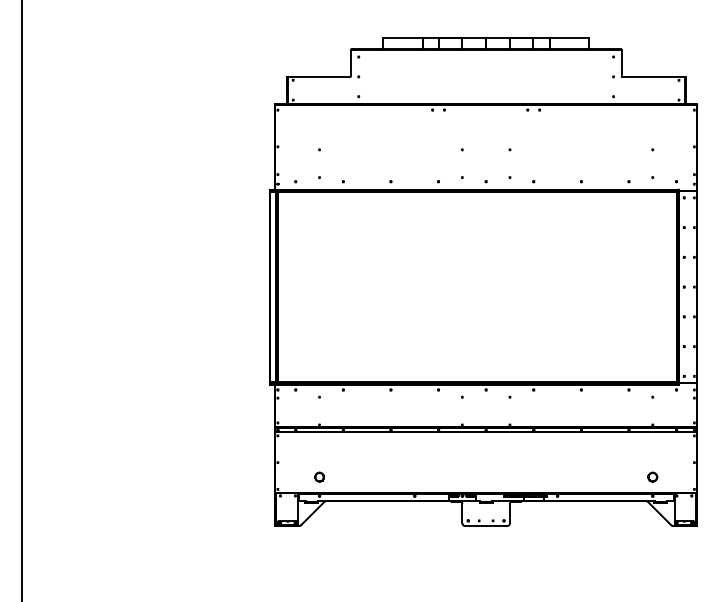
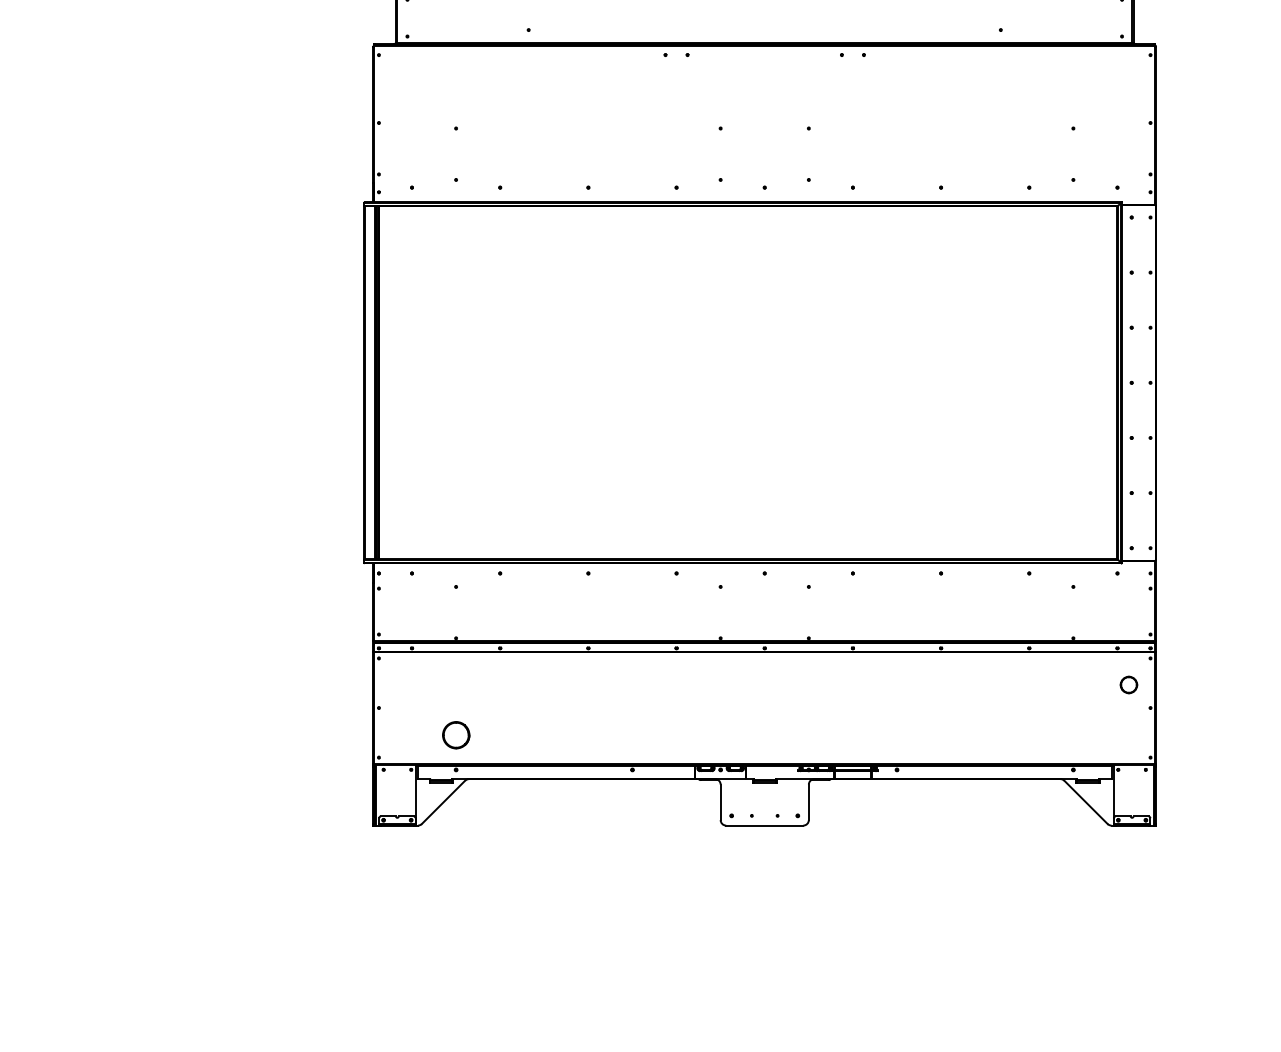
part: (319, 476) -> (455, 733), size x1.6
part: (652, 476) -> (1128, 683), moved

